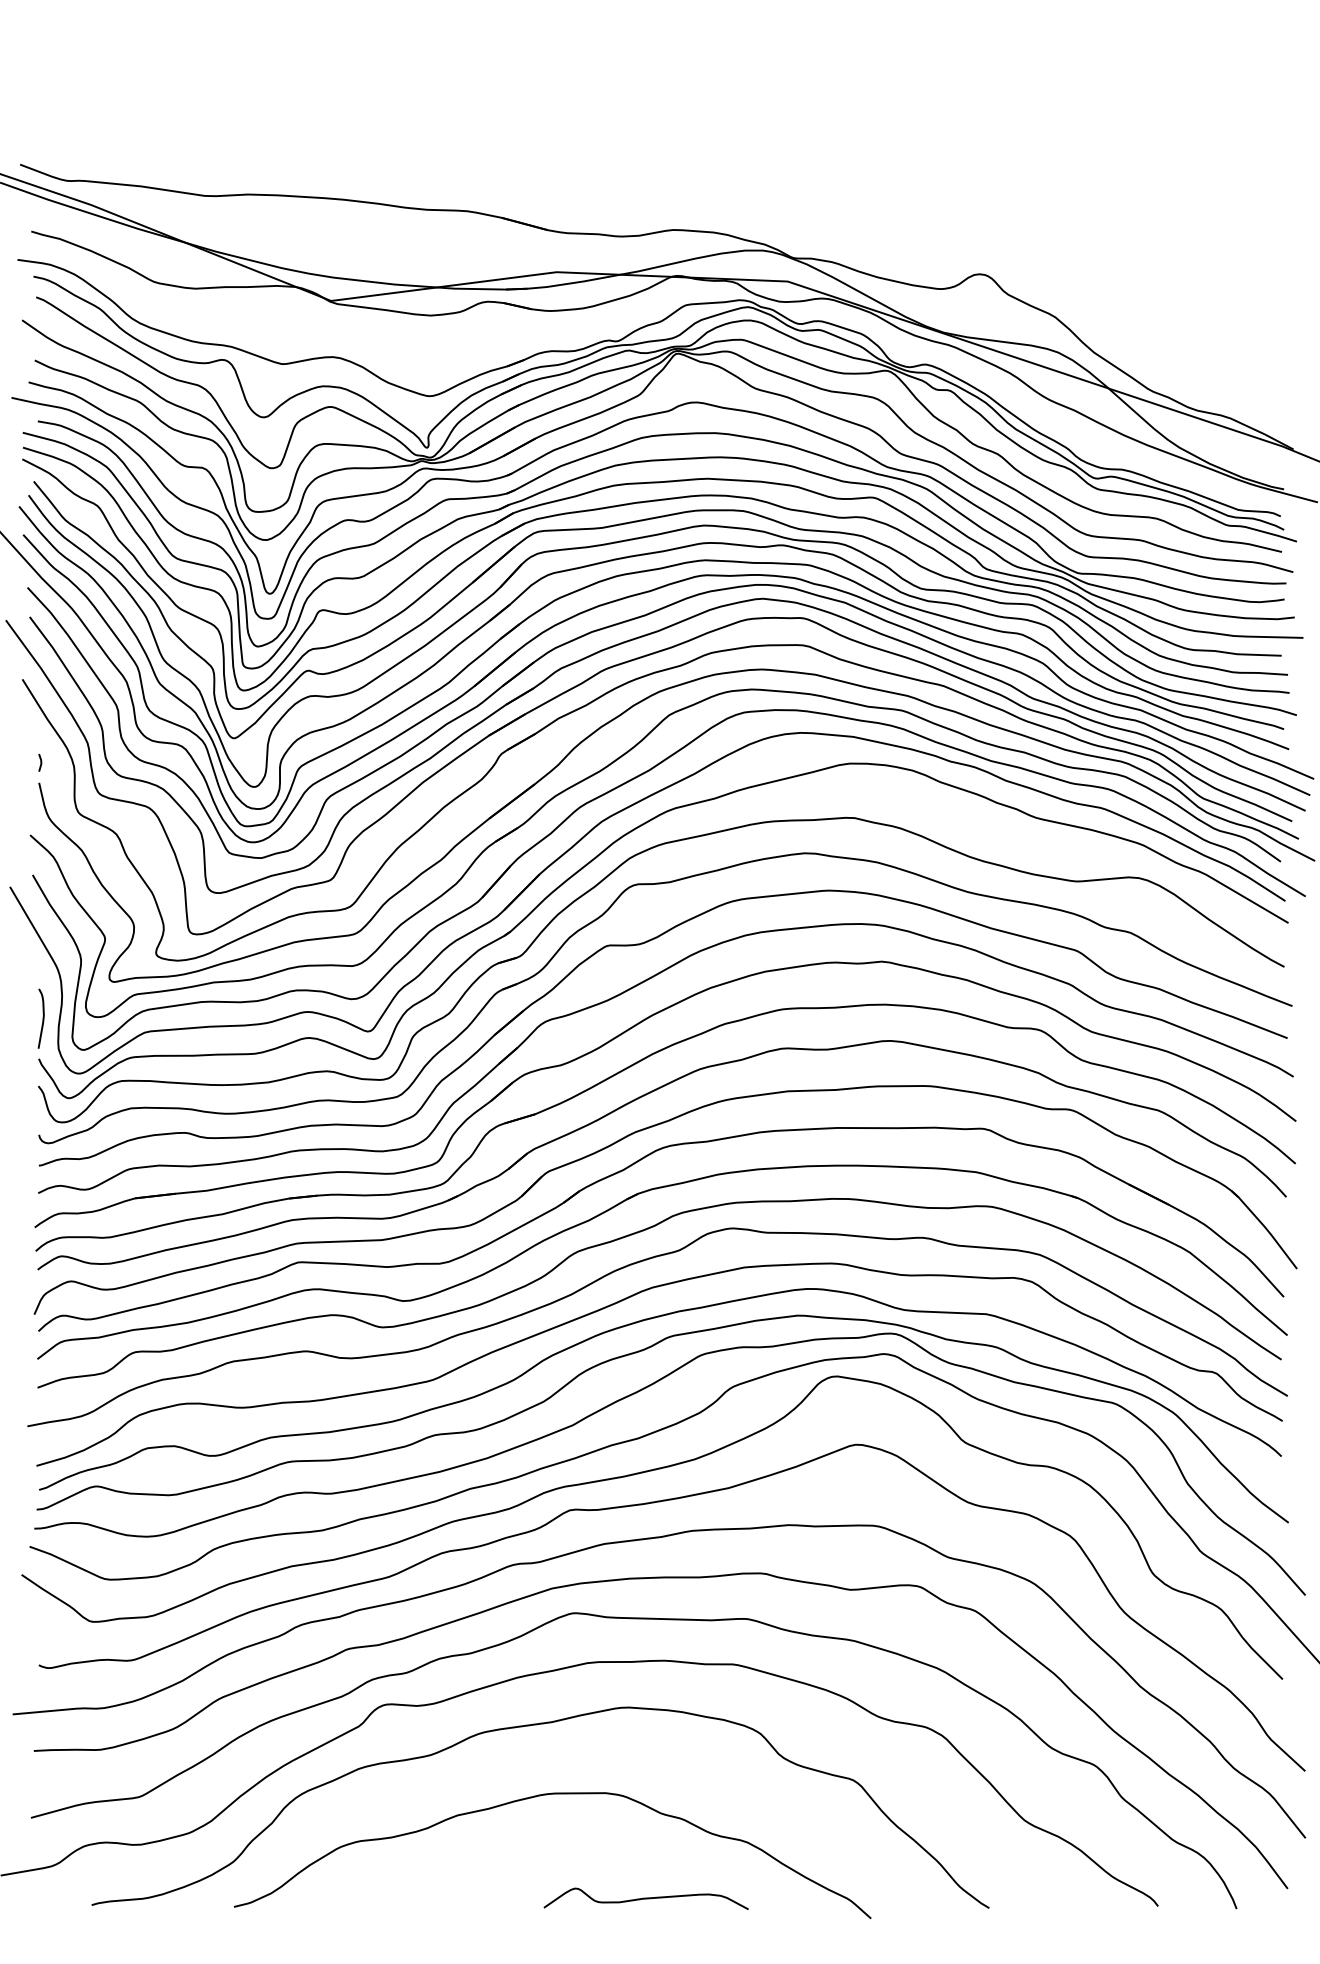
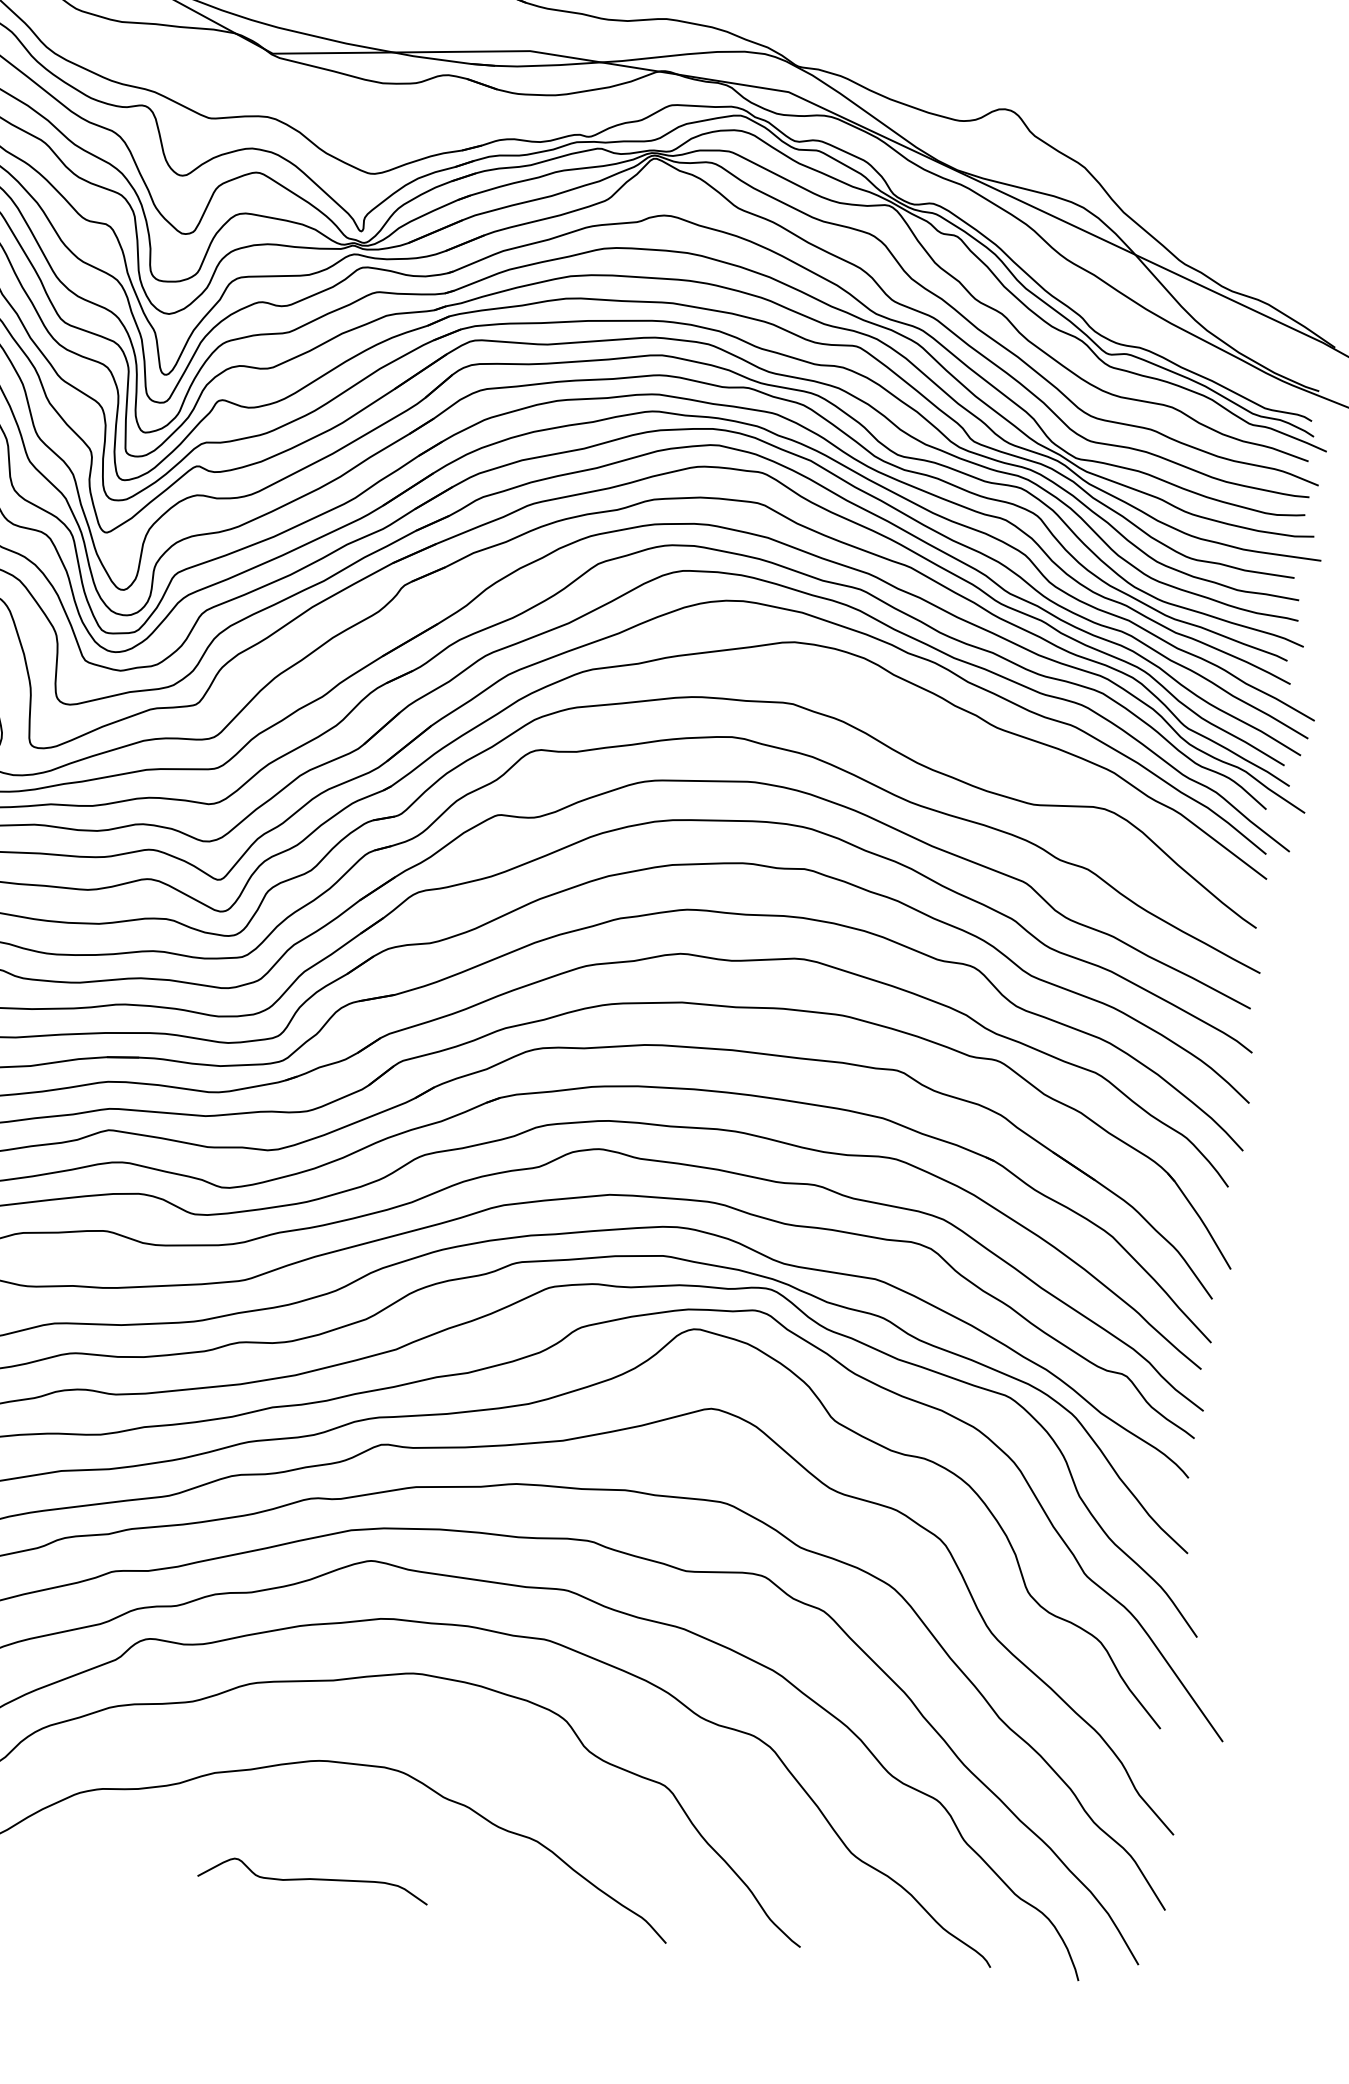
curve: (645, 1898) -> (312, 1879), moved

